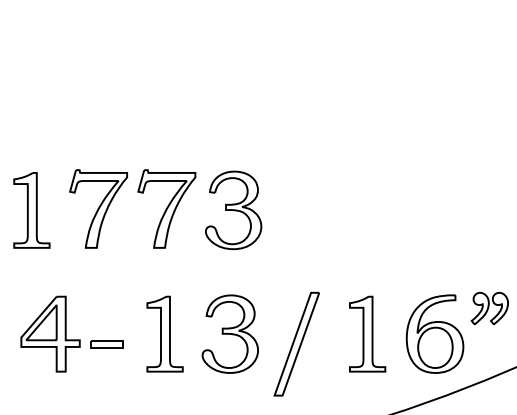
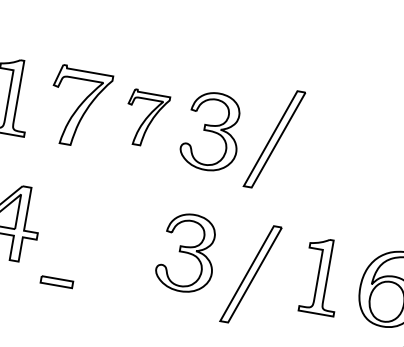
part: (296, 206) -> (274, 138), added
part: (166, 208) -> (145, 118), size x0.7
part: (164, 333) -> (122, 241), removed
part: (106, 344) -> (56, 282), moved

